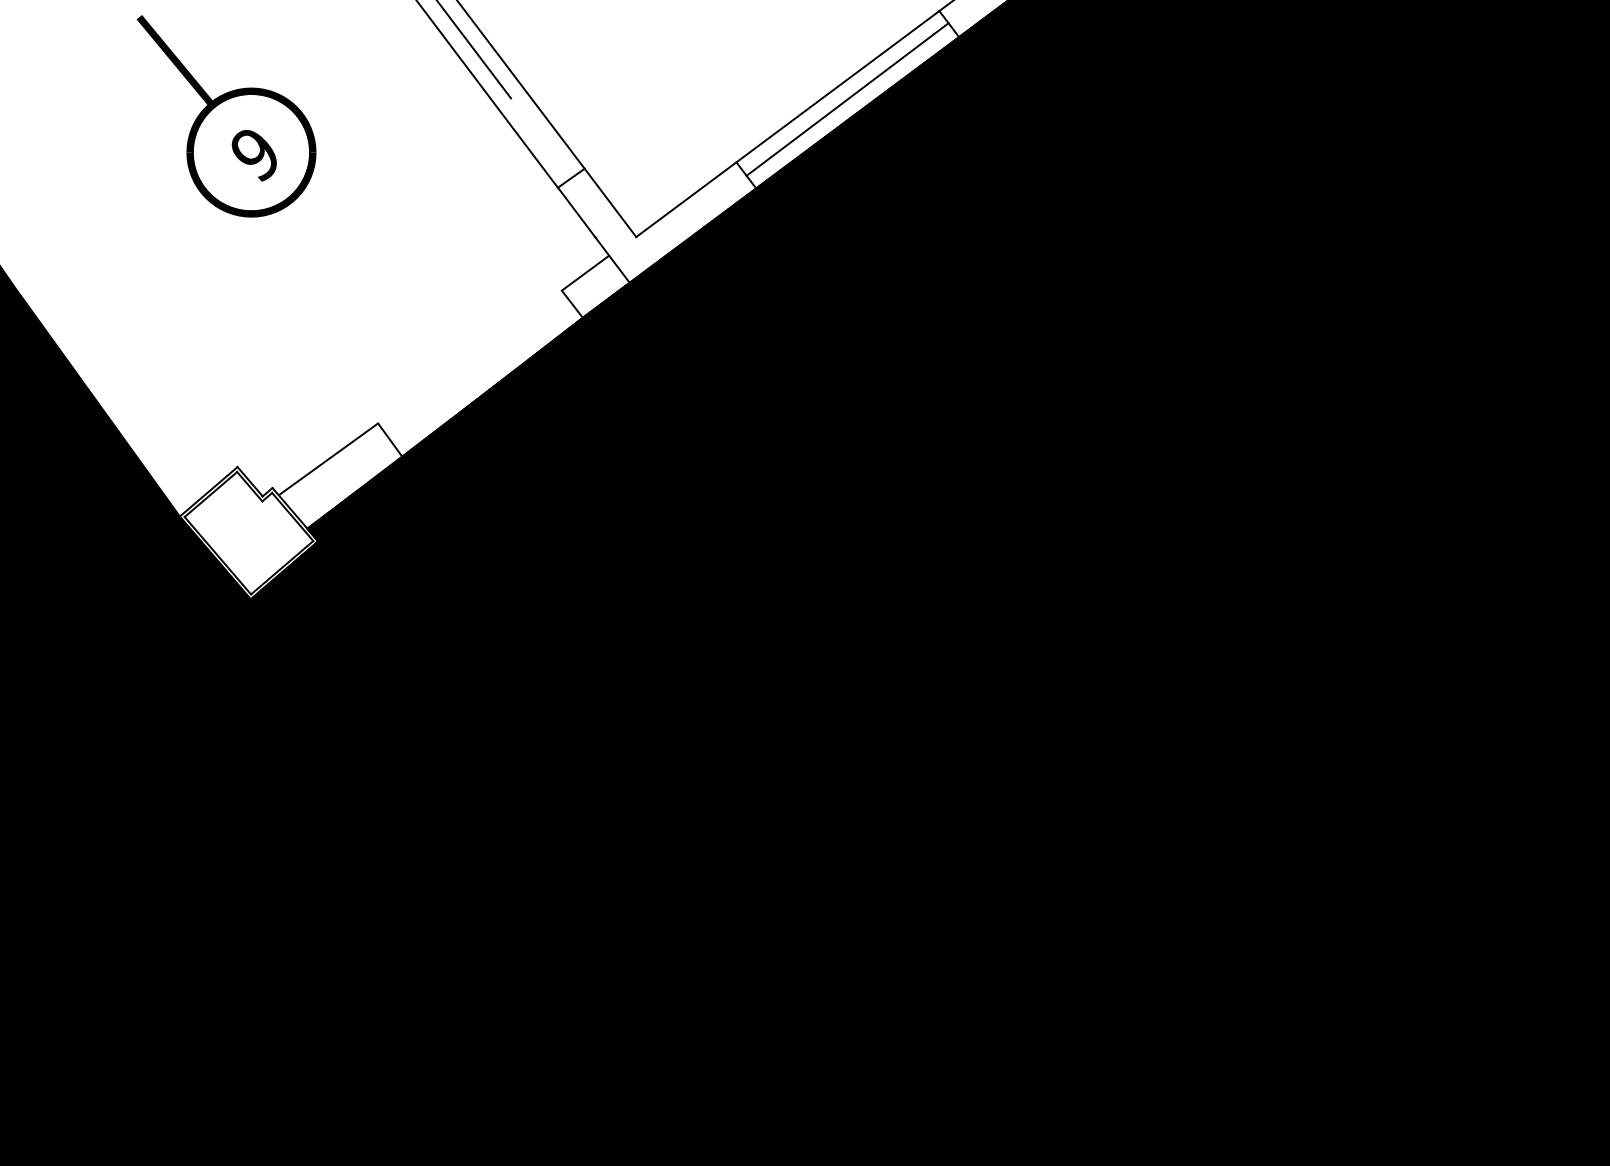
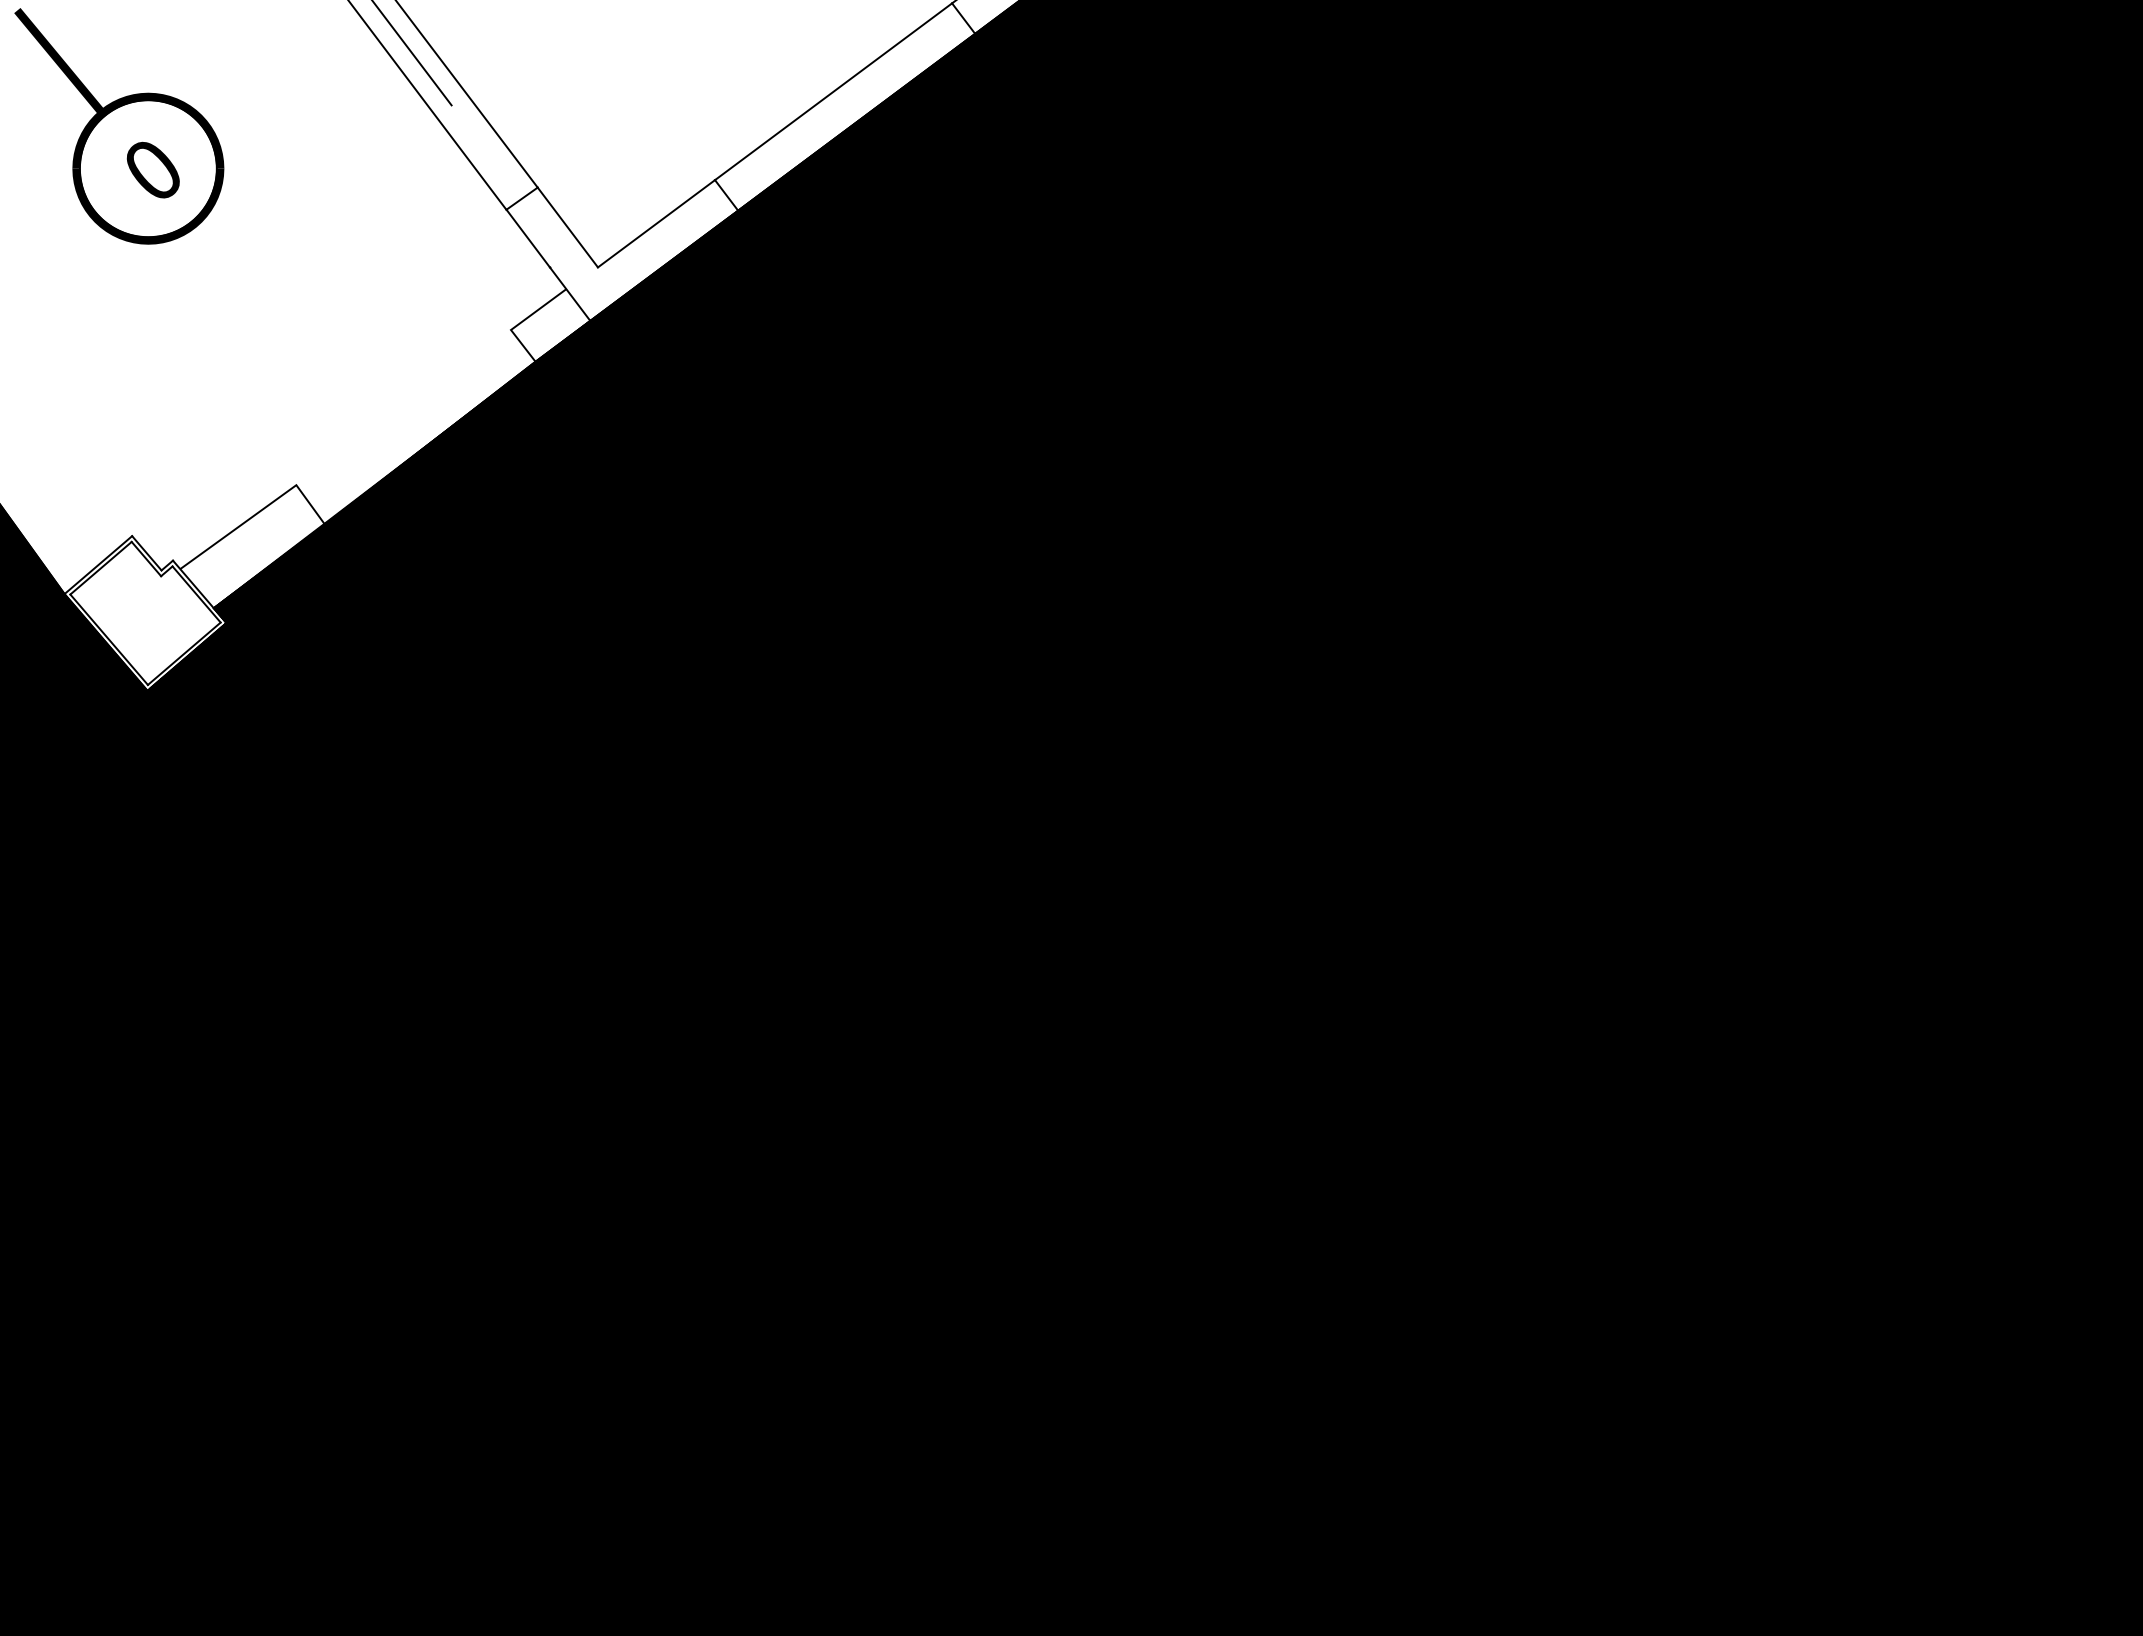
line: (847, 99) -> (844, 106), removed
text: (254, 154) -> (152, 171), 6 -> 0

